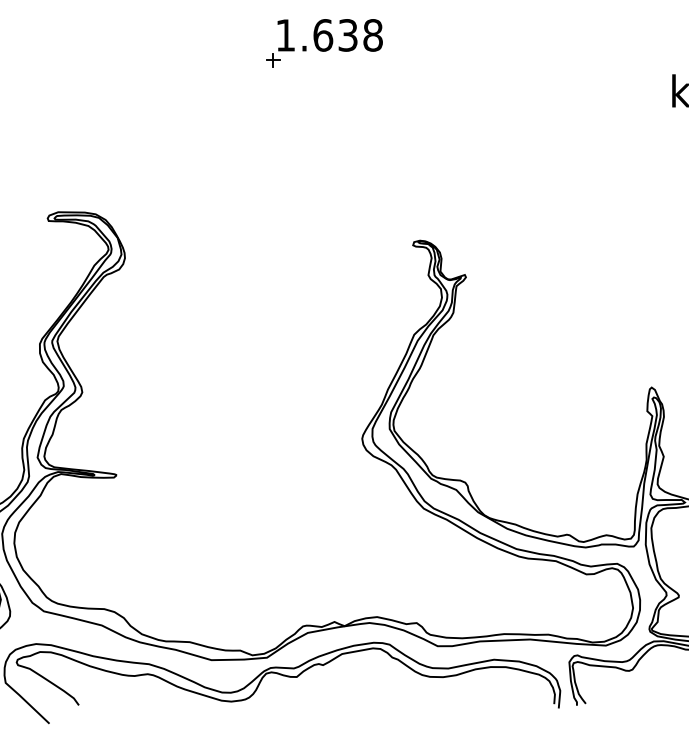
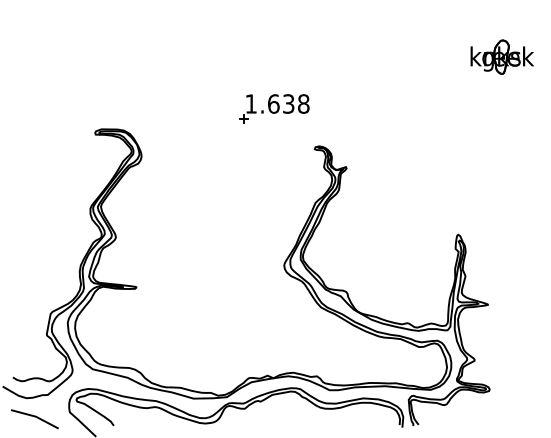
part: (324, 42) -> (274, 108), moved

